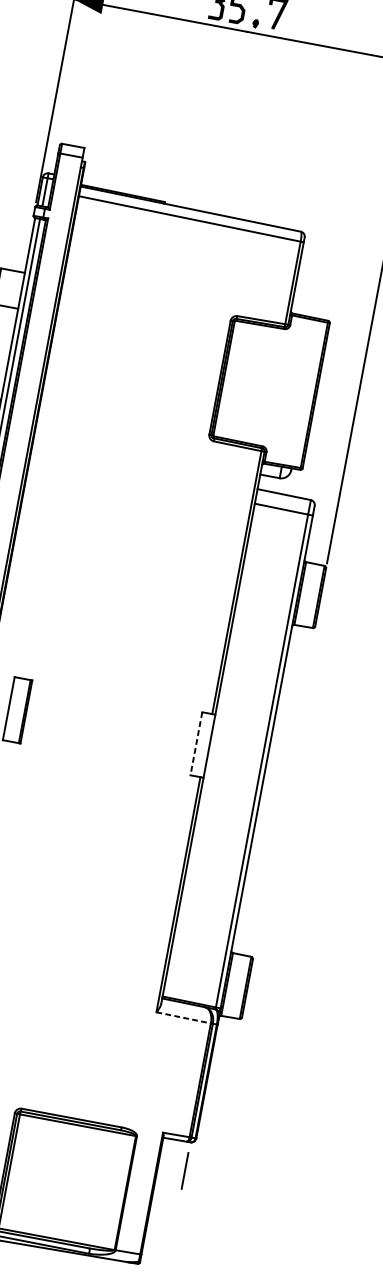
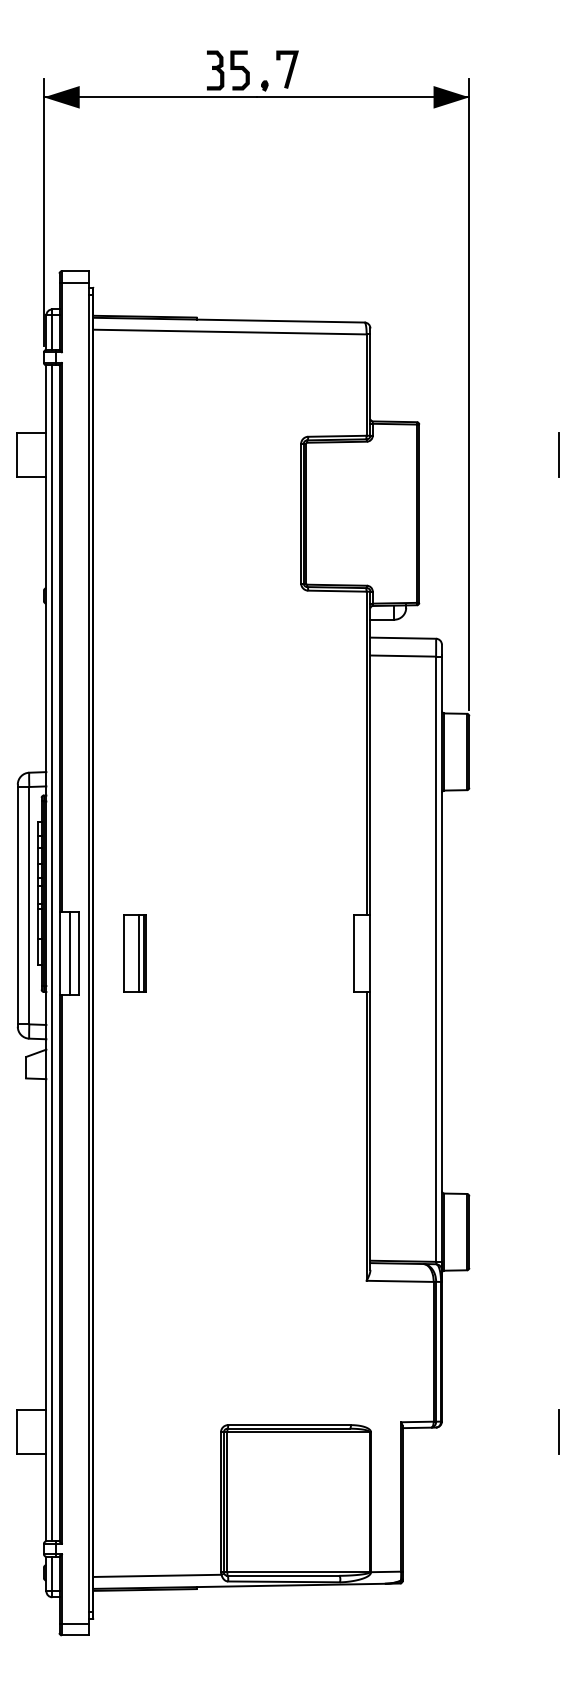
line: (21, 711) -> (139, 953), added
line: (196, 743) -> (354, 953), dashed -> solid
line: (183, 1018) -> (400, 1281), dashed -> solid
line: (184, 1170) -> (558, 1431), moved

